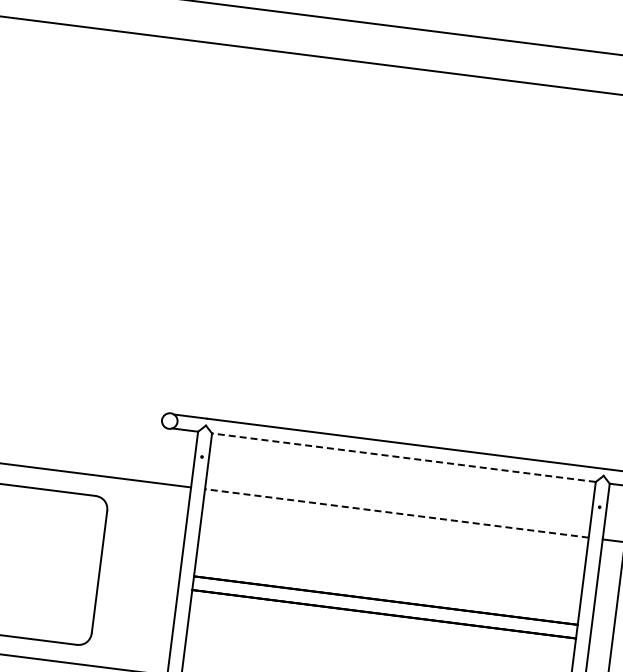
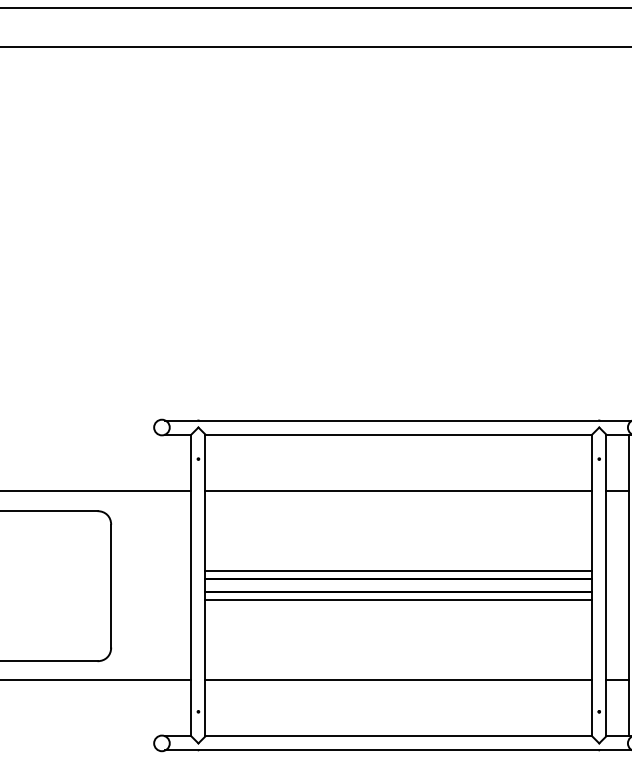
line: (403, 457) -> (398, 434), dashed -> solid
line: (396, 513) -> (398, 490), dashed -> solid
line: (386, 592) -> (398, 570), added
line: (382, 622) -> (398, 600), added

